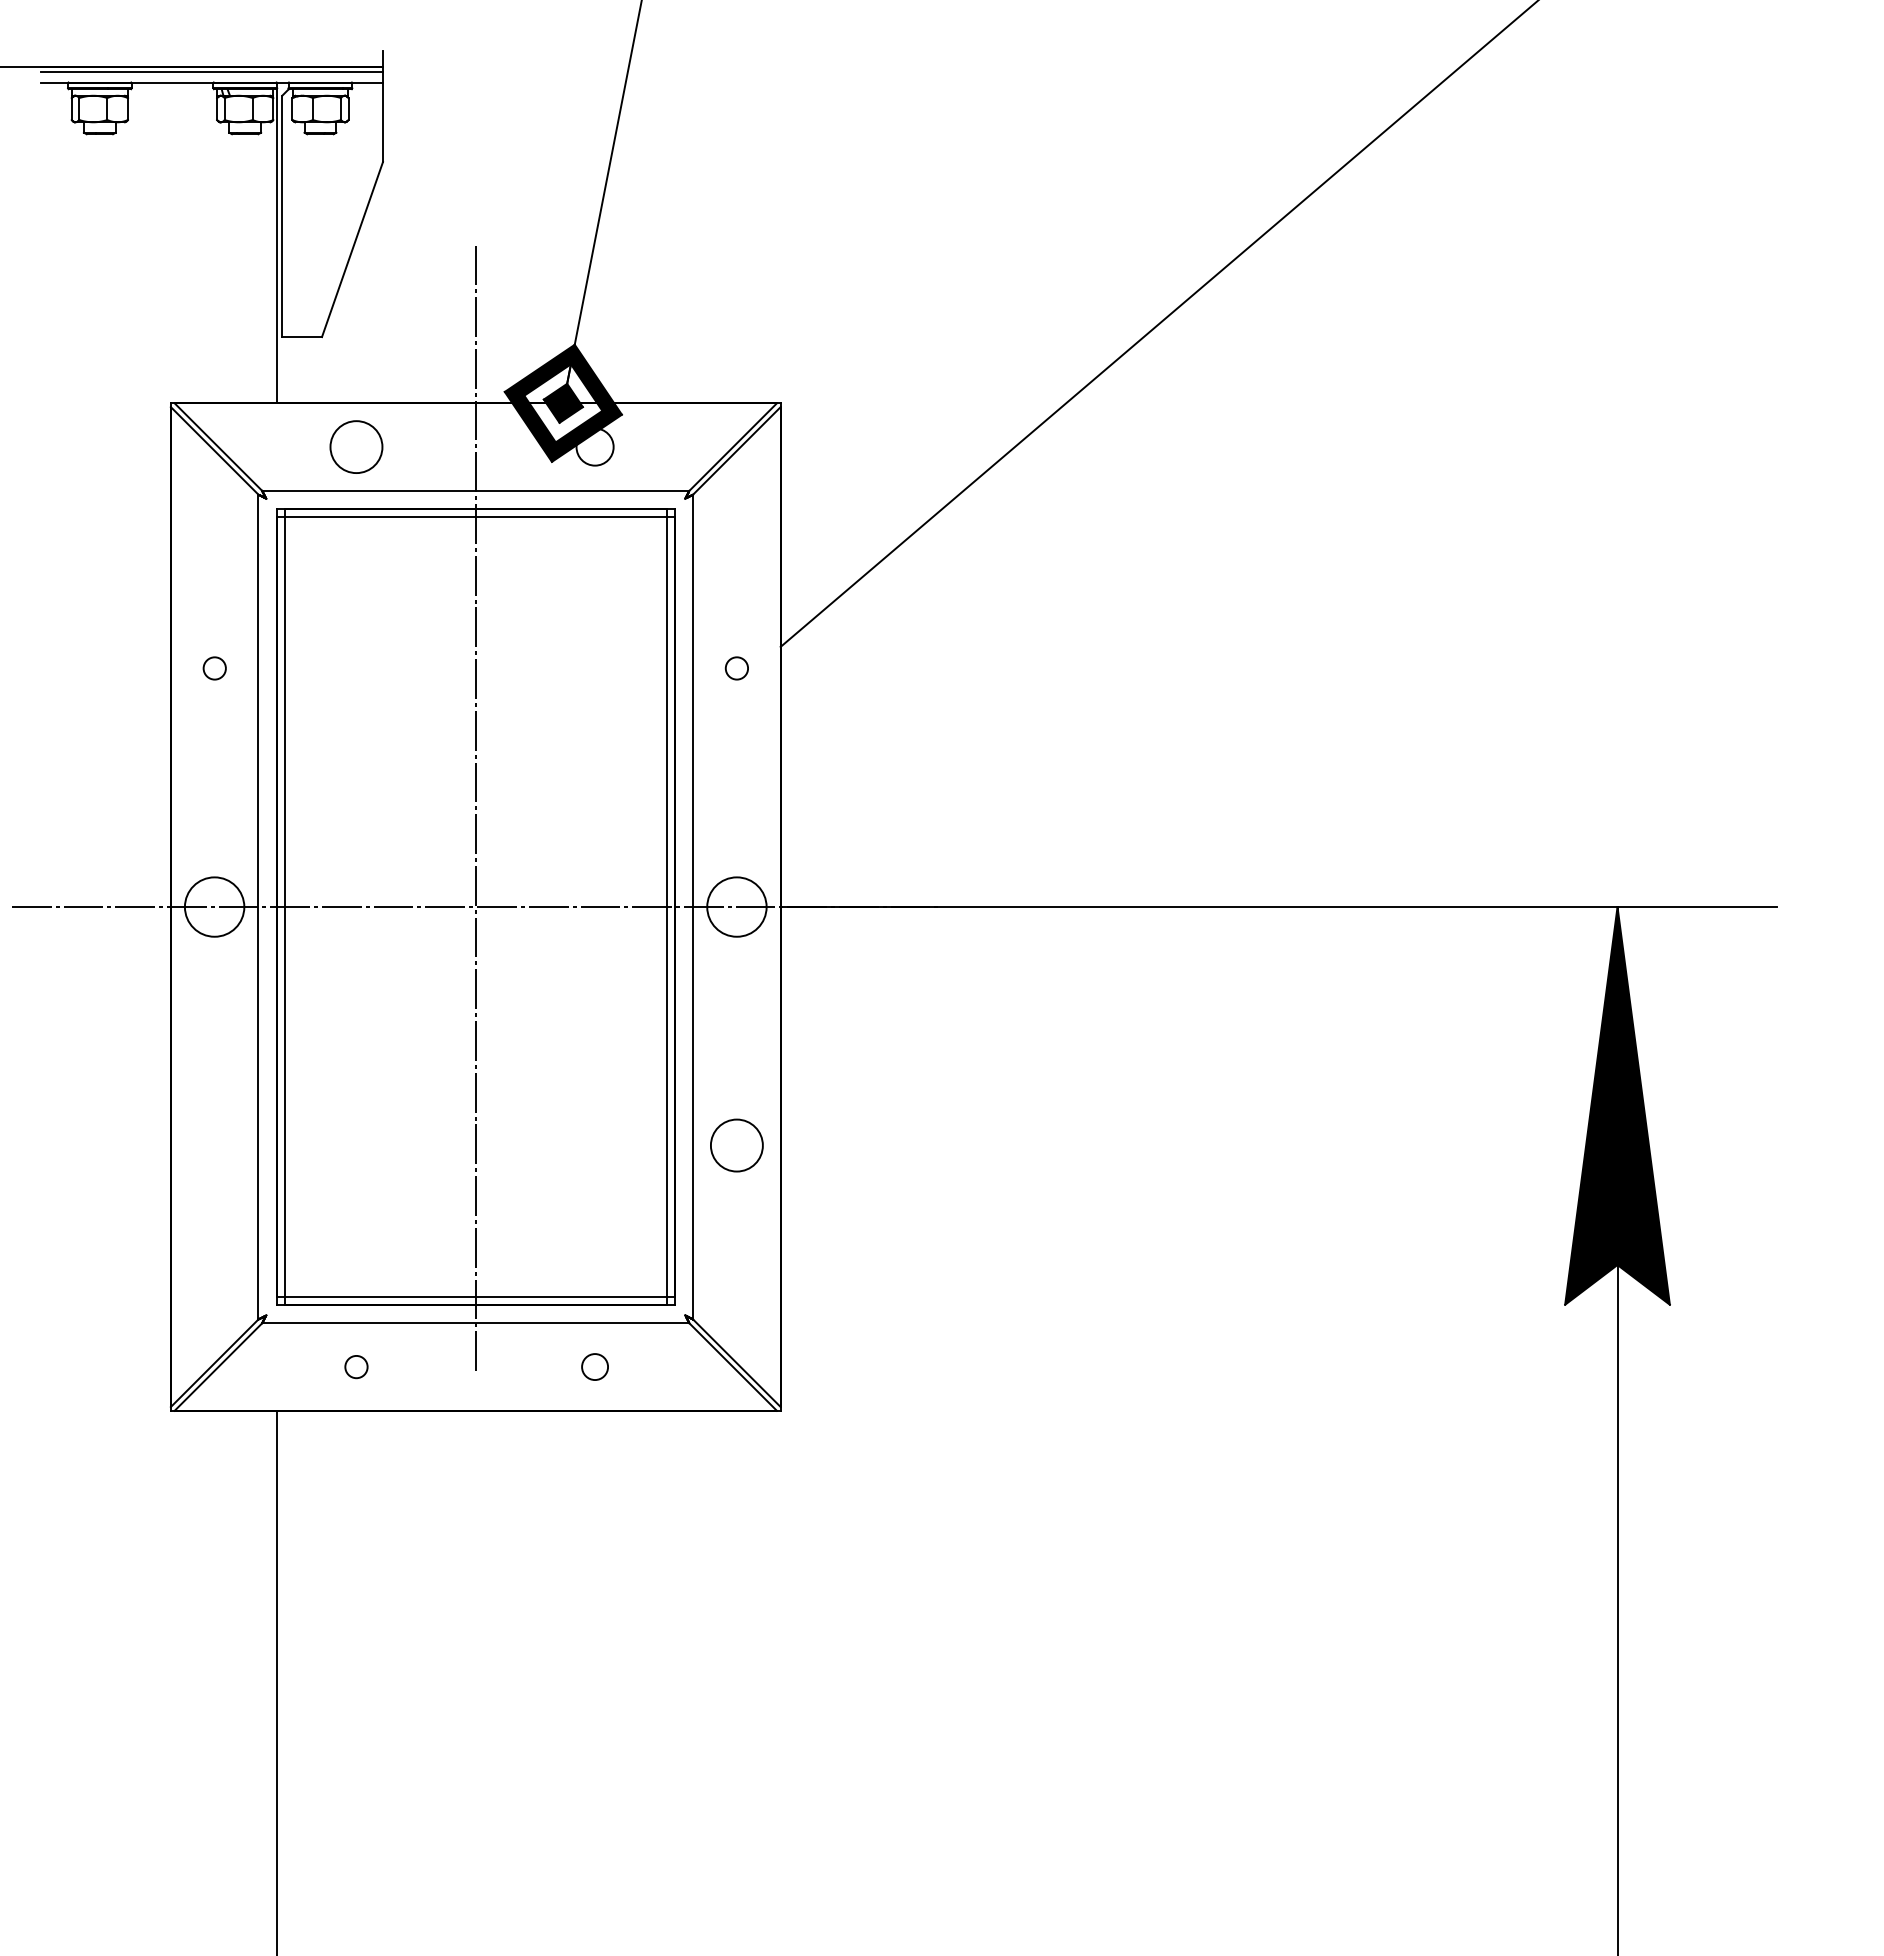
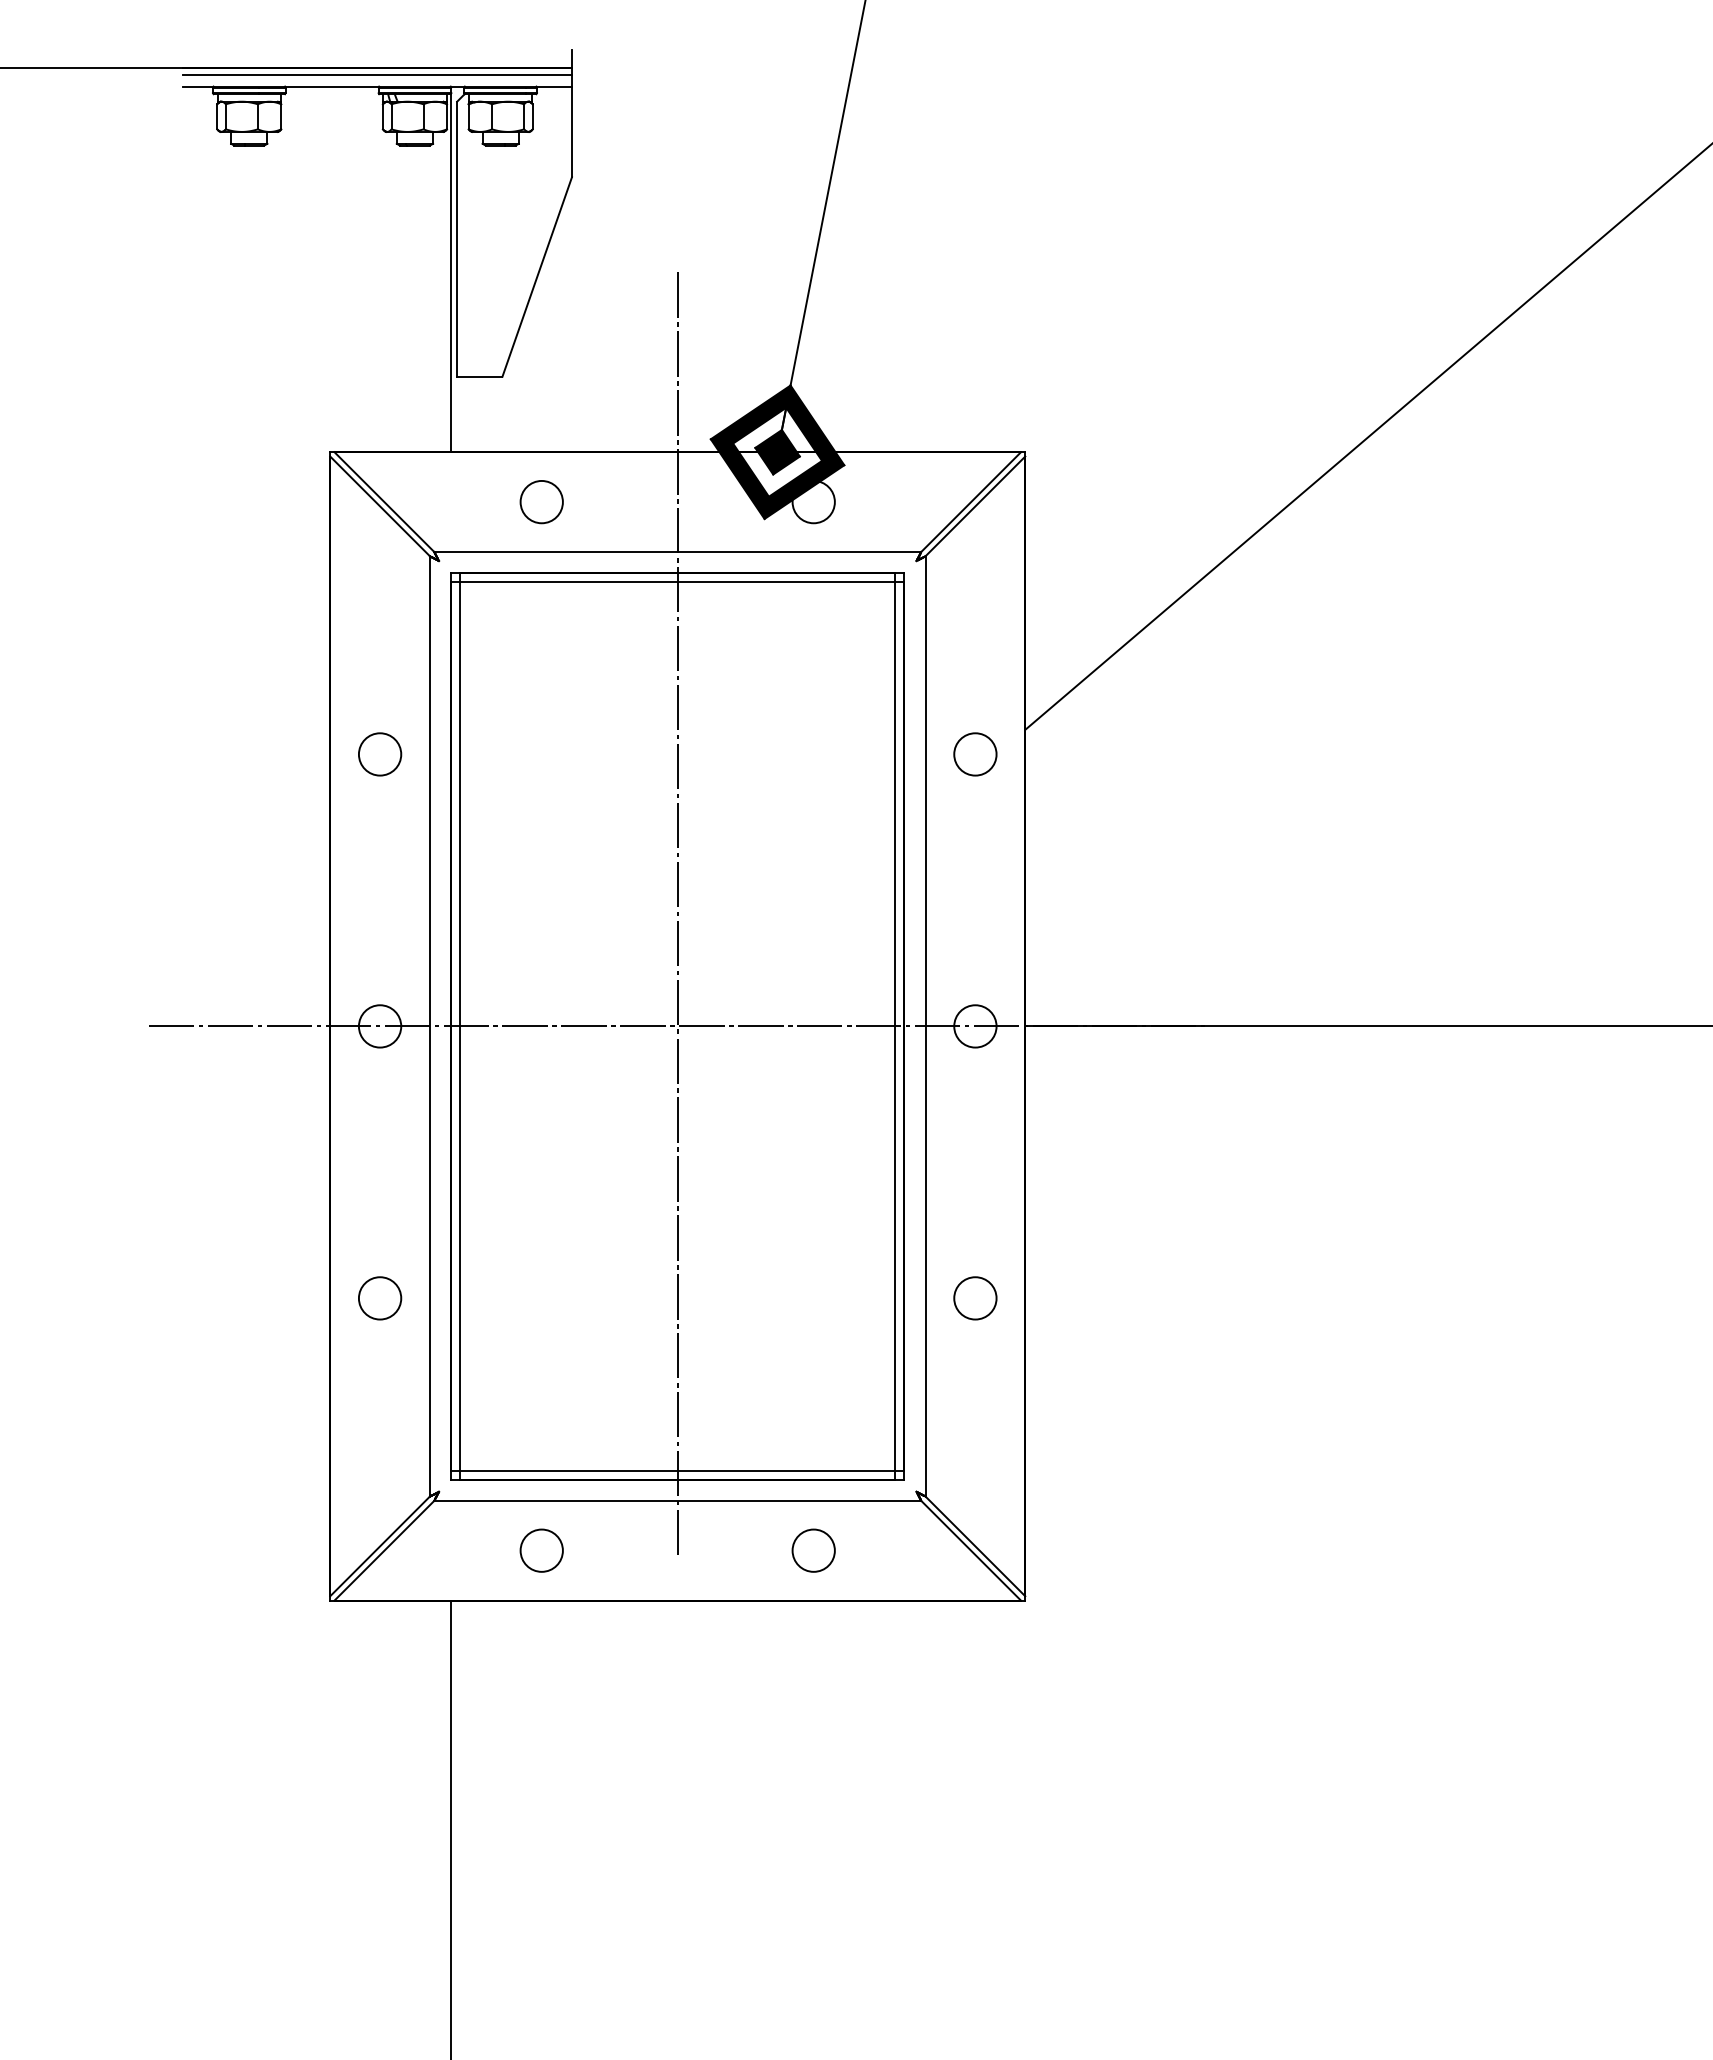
circle: (356, 446) -> (541, 501), size x0.71
circle: (214, 668) -> (379, 754), size x1.67
circle: (736, 668) -> (974, 754), size x1.67
circle: (214, 906) -> (379, 1025), size x0.62
circle: (736, 906) -> (974, 1025), size x0.62
circle: (214, 1145) -> (379, 1298), added
circle: (736, 1145) -> (974, 1298), size x0.71
circle: (356, 1366) -> (541, 1550), size x1.67
circle: (594, 1366) -> (813, 1550), size x1.43

